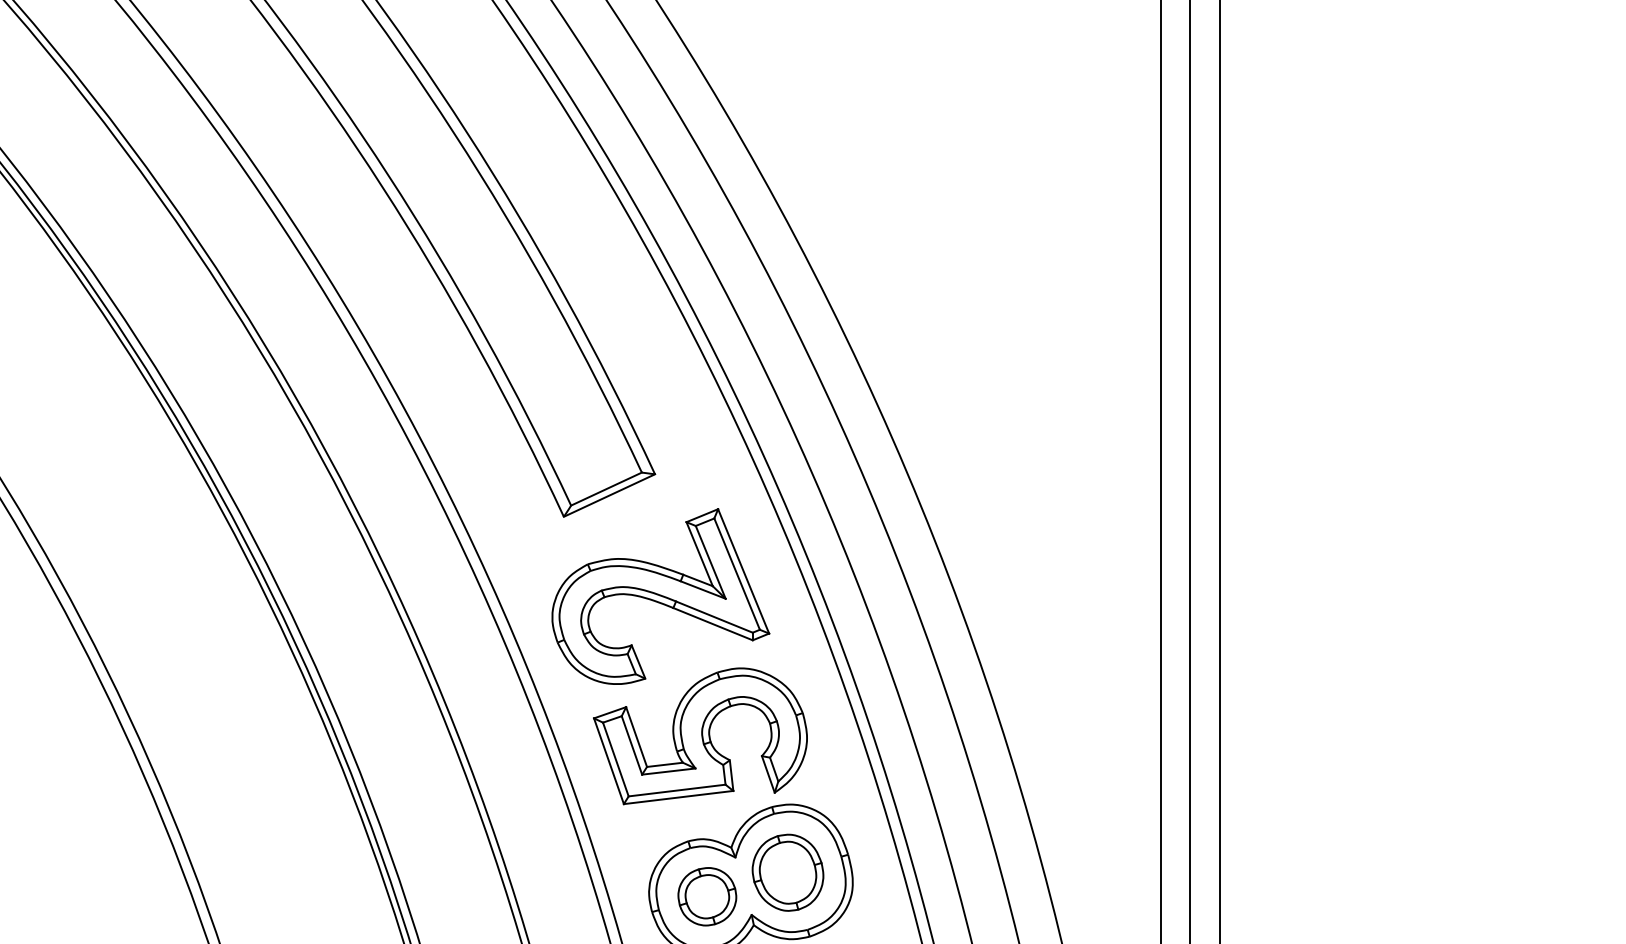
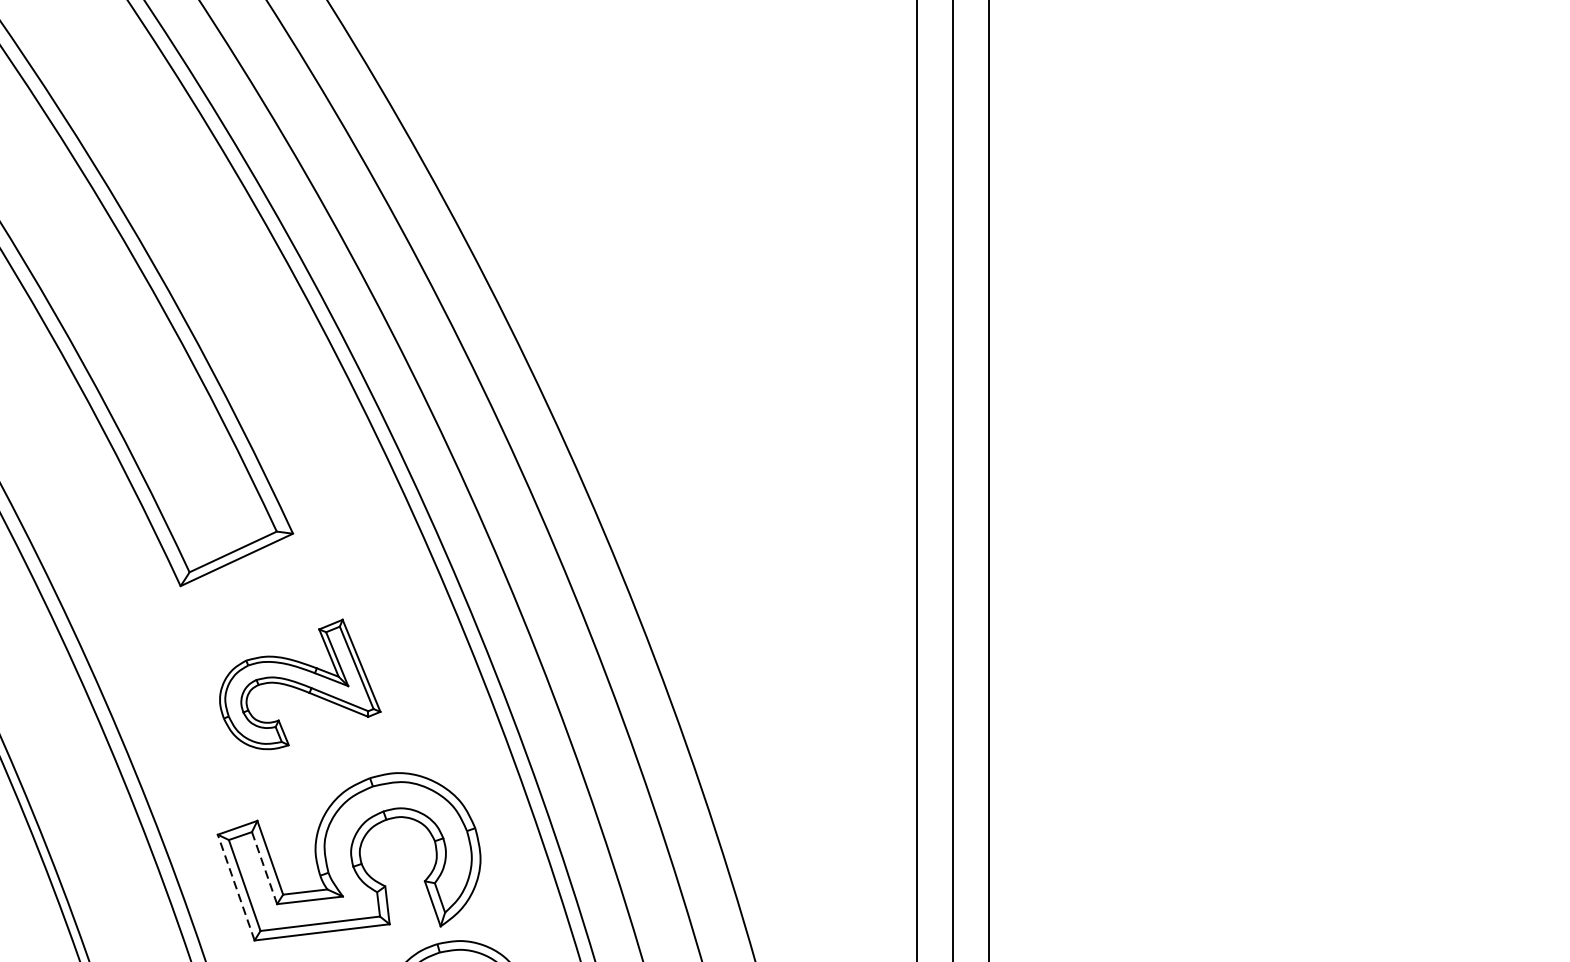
part: (660, 596) -> (299, 684), size x0.6
line: (631, 745) -> (264, 868), solid -> dashed
line: (608, 760) -> (235, 886), solid -> dashed

